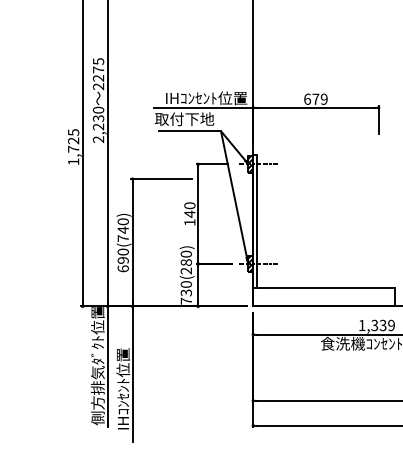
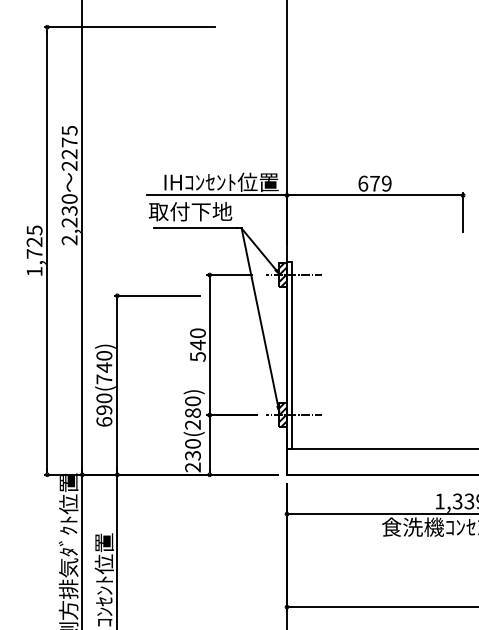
text: (189, 222) -> (197, 356), 140 -> 540
text: (185, 300) -> (191, 466), 730(280) -> 230(280)

